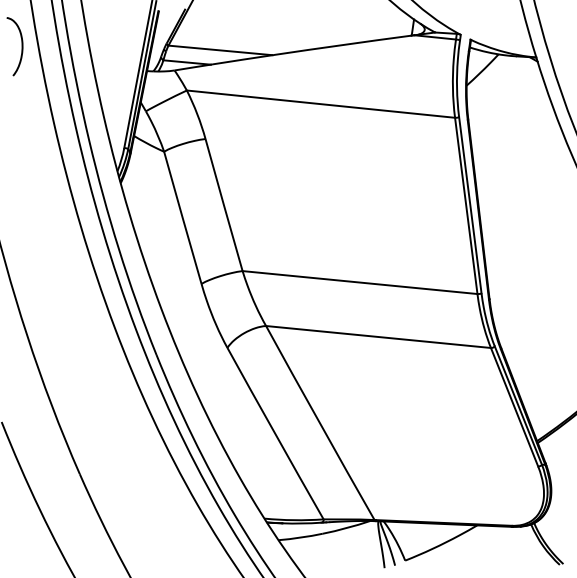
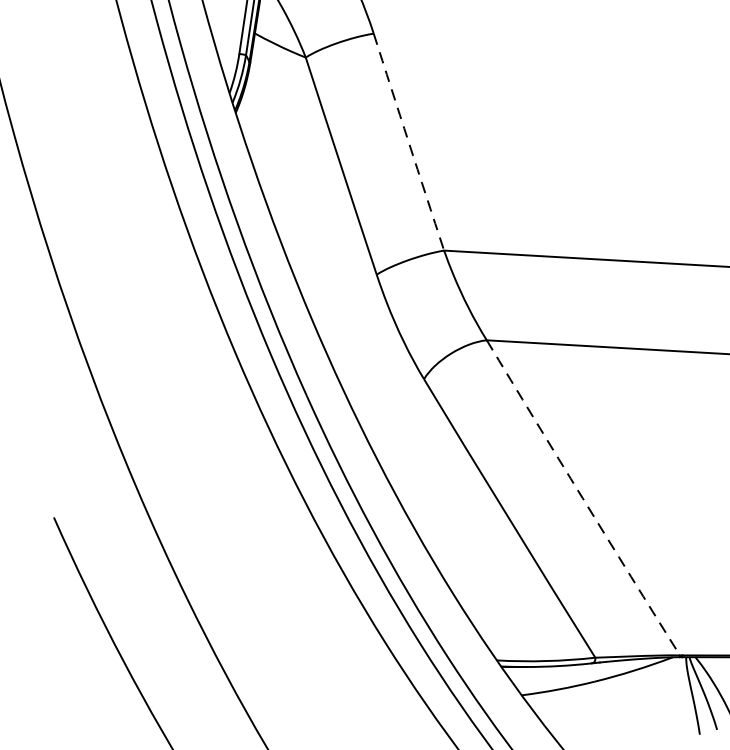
arc: (223, 205) -> (407, 142), solid -> dashed
arc: (319, 423) -> (582, 498), solid -> dashed

